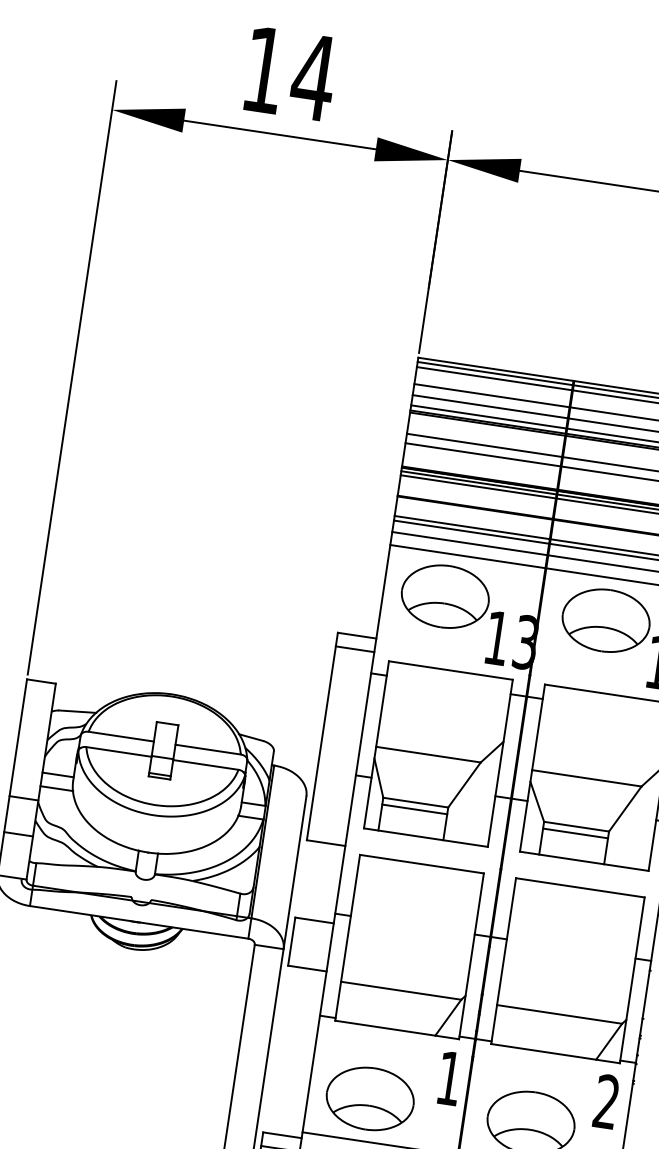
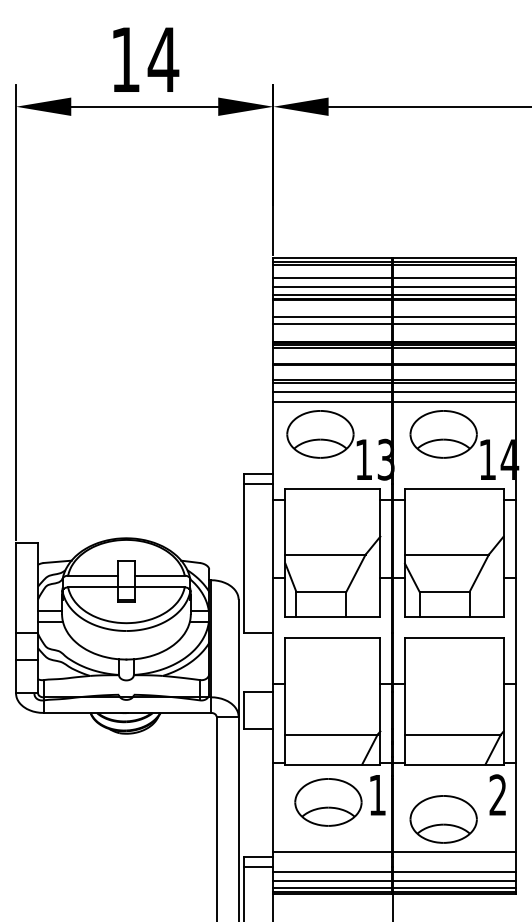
line: (414, 809) -> (321, 597), removed
line: (575, 833) -> (444, 597), removed
part: (370, 1099) -> (328, 802), moved

